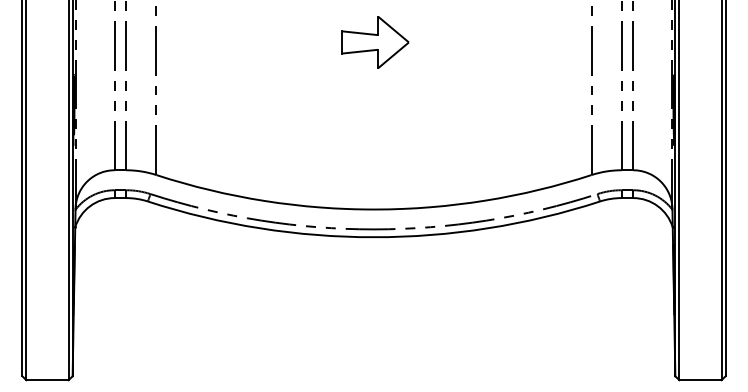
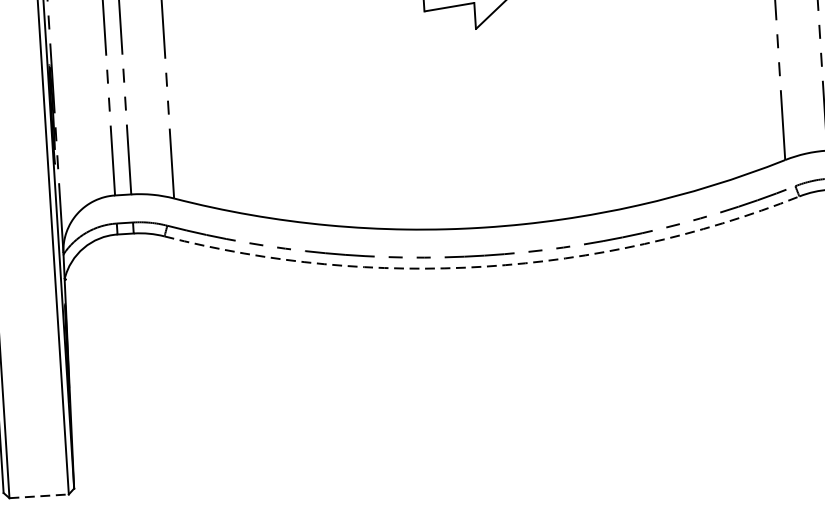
arc: (373, 237) -> (484, 267), solid -> dashed
line: (47, 380) -> (39, 496), solid -> dashed

